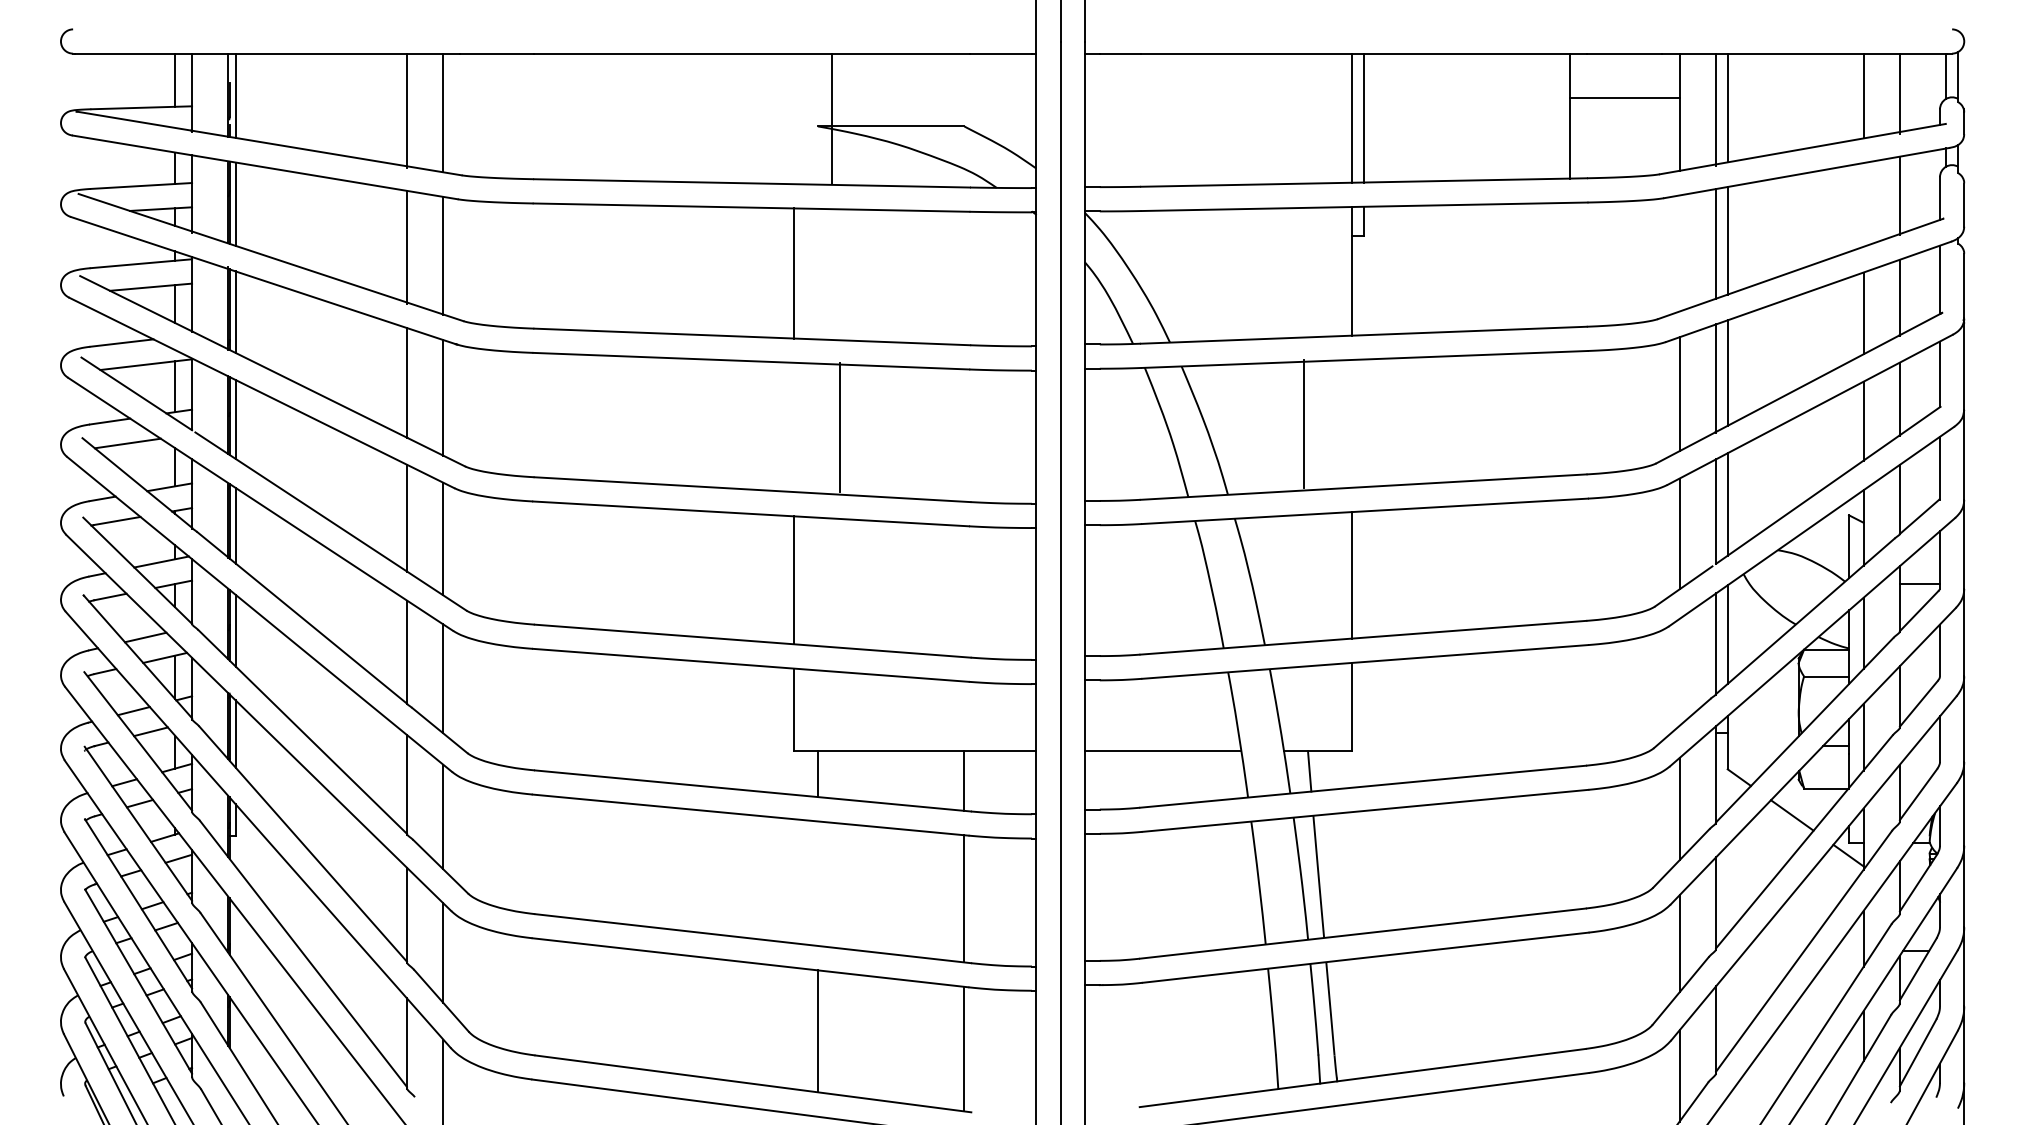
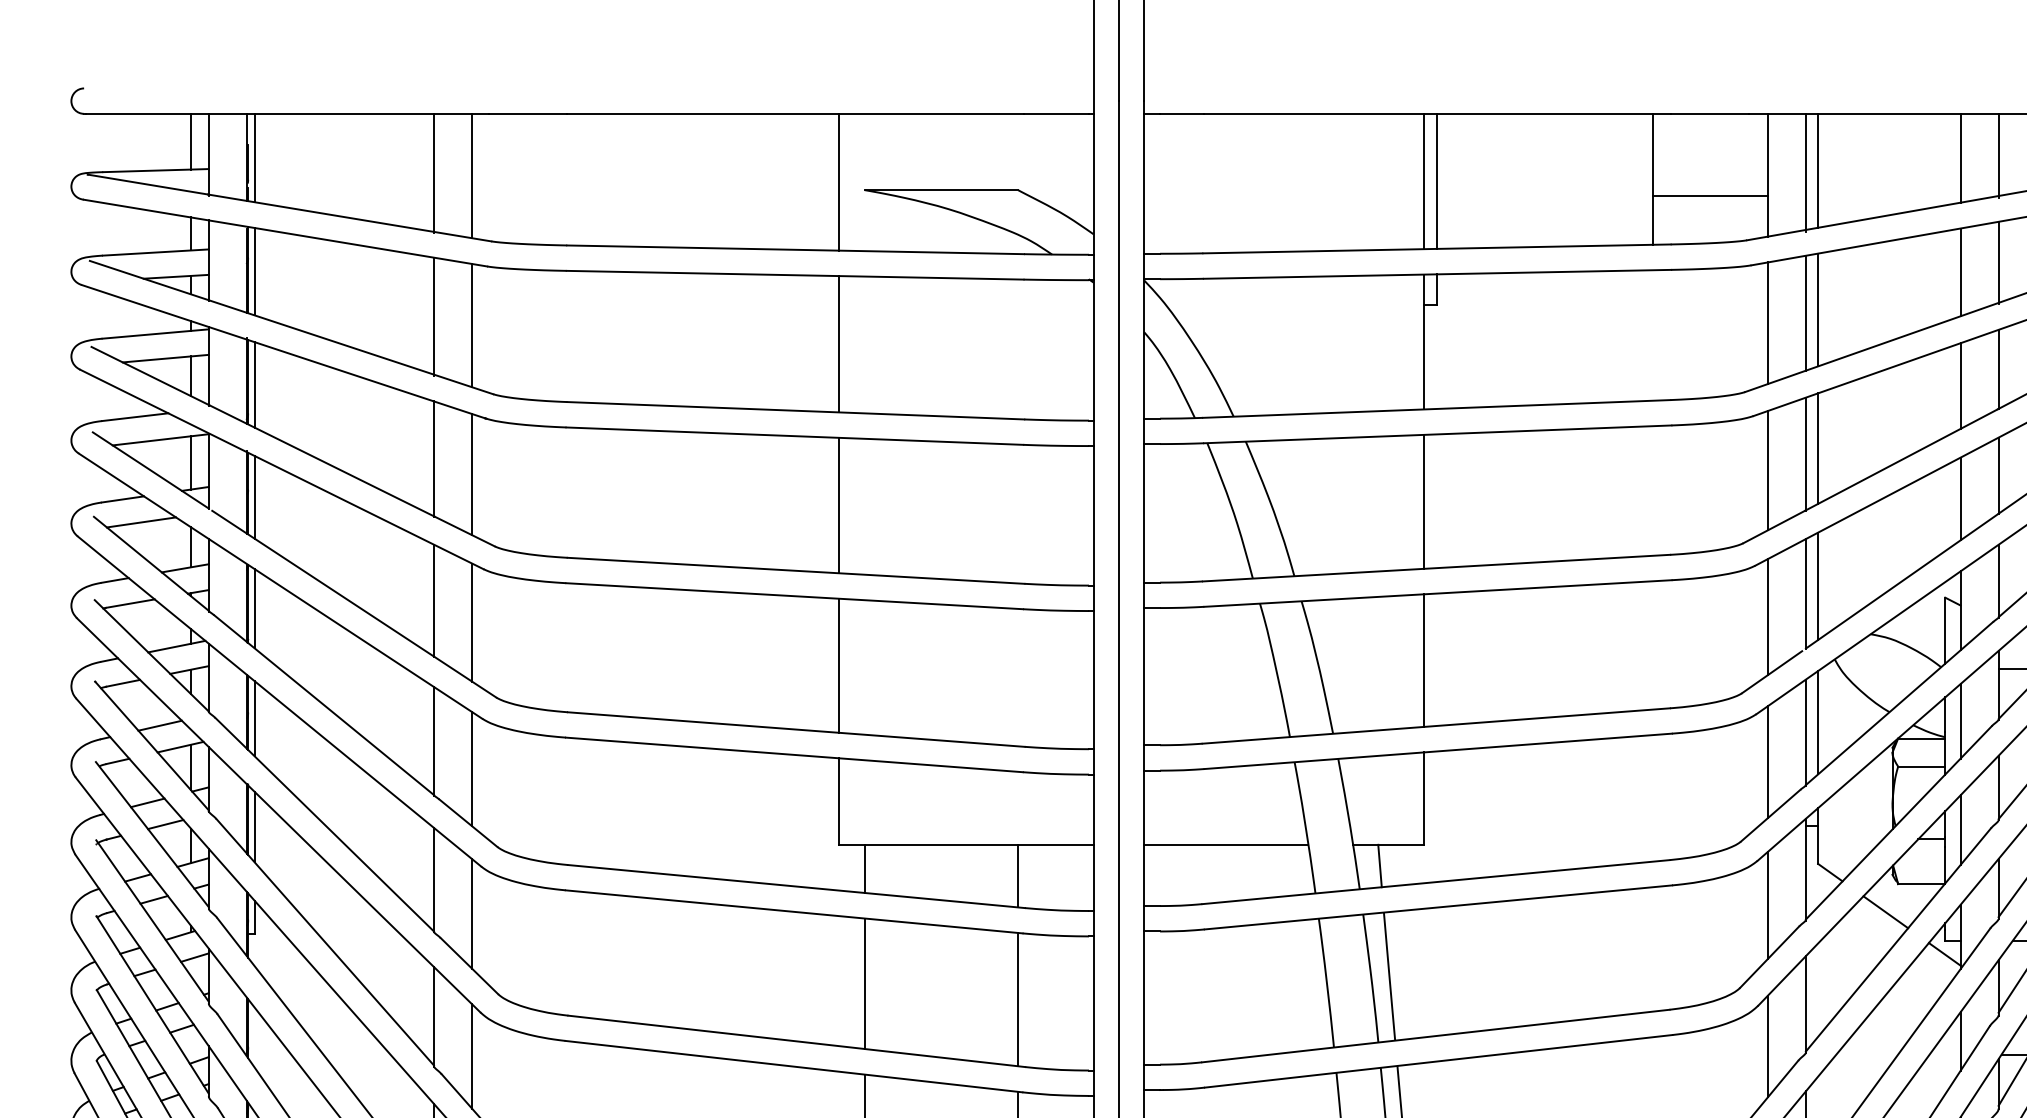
line: (1624, 98) -> (1709, 196), moved
line: (831, 118) -> (839, 181), moved
line: (1863, 204) -> (1960, 271), added
line: (1679, 253) -> (1767, 323), added
line: (1303, 423) -> (1423, 501), moved
line: (839, 427) -> (839, 505), moved
line: (1679, 671) -> (1767, 761), added
line: (817, 883) -> (864, 983), added

